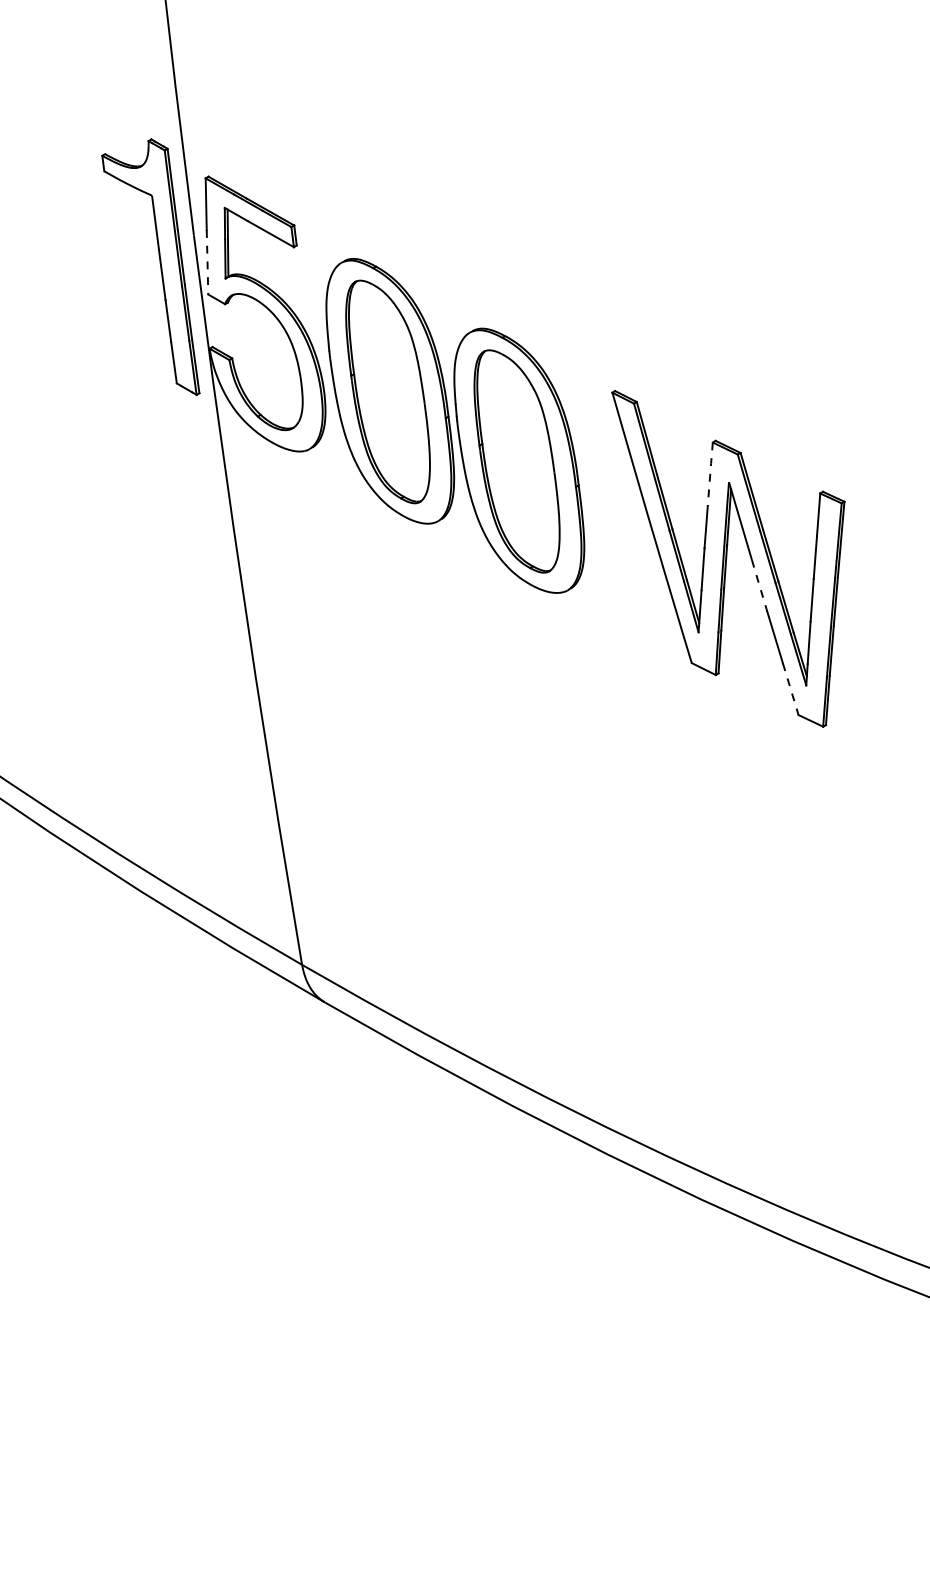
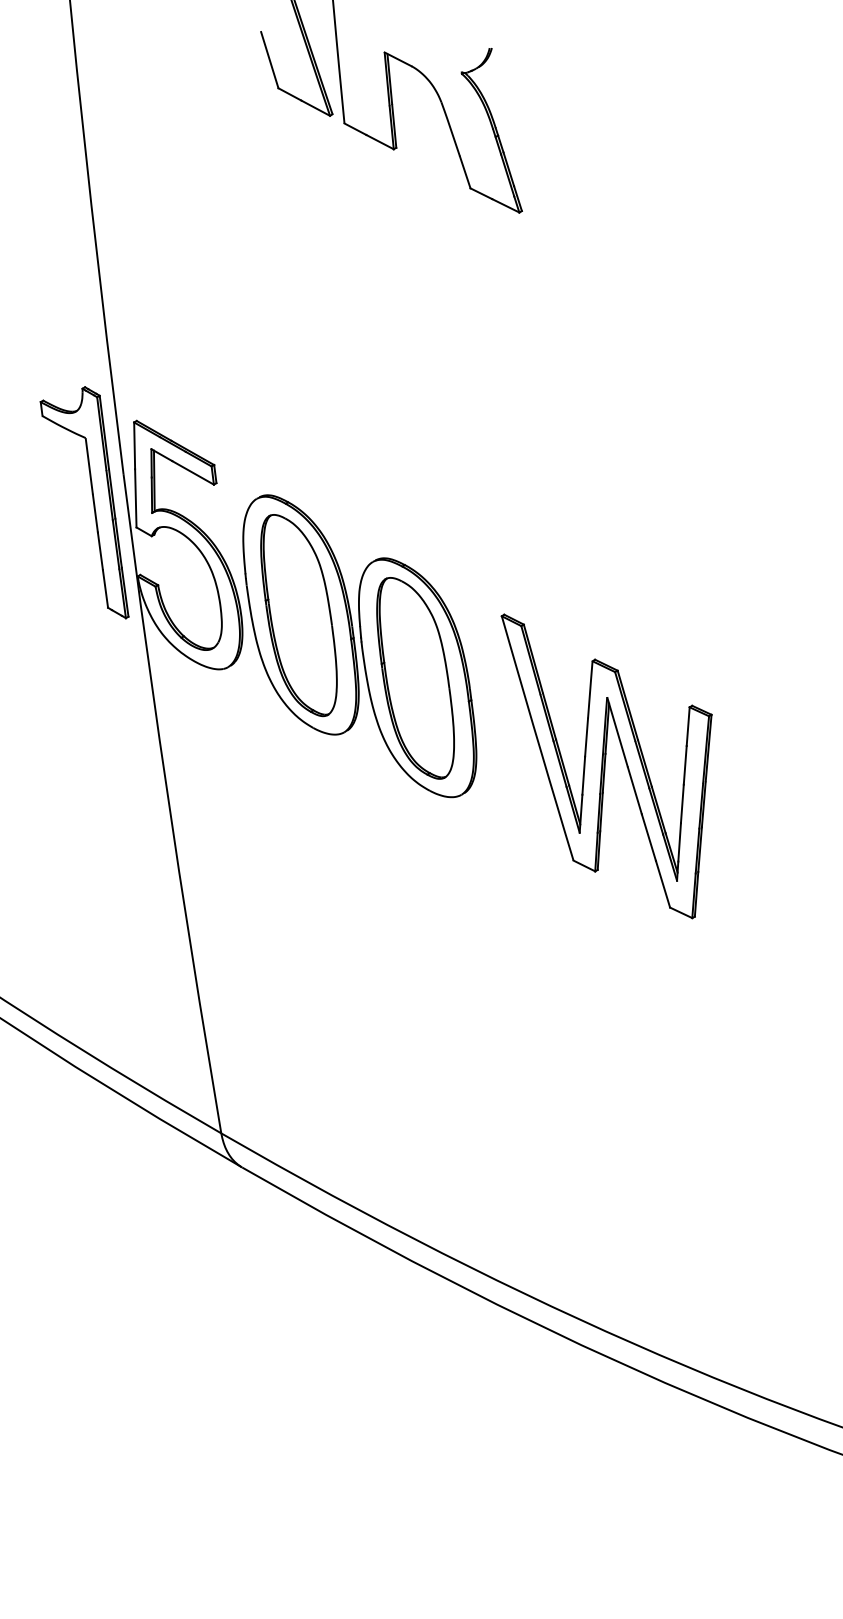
line: (207, 262) -> (135, 498), dashed -> solid
line: (710, 473) -> (590, 689), dashed -> solid
line: (760, 586) -> (635, 791), dashed -> solid
line: (791, 689) -> (663, 884), dashed -> solid

